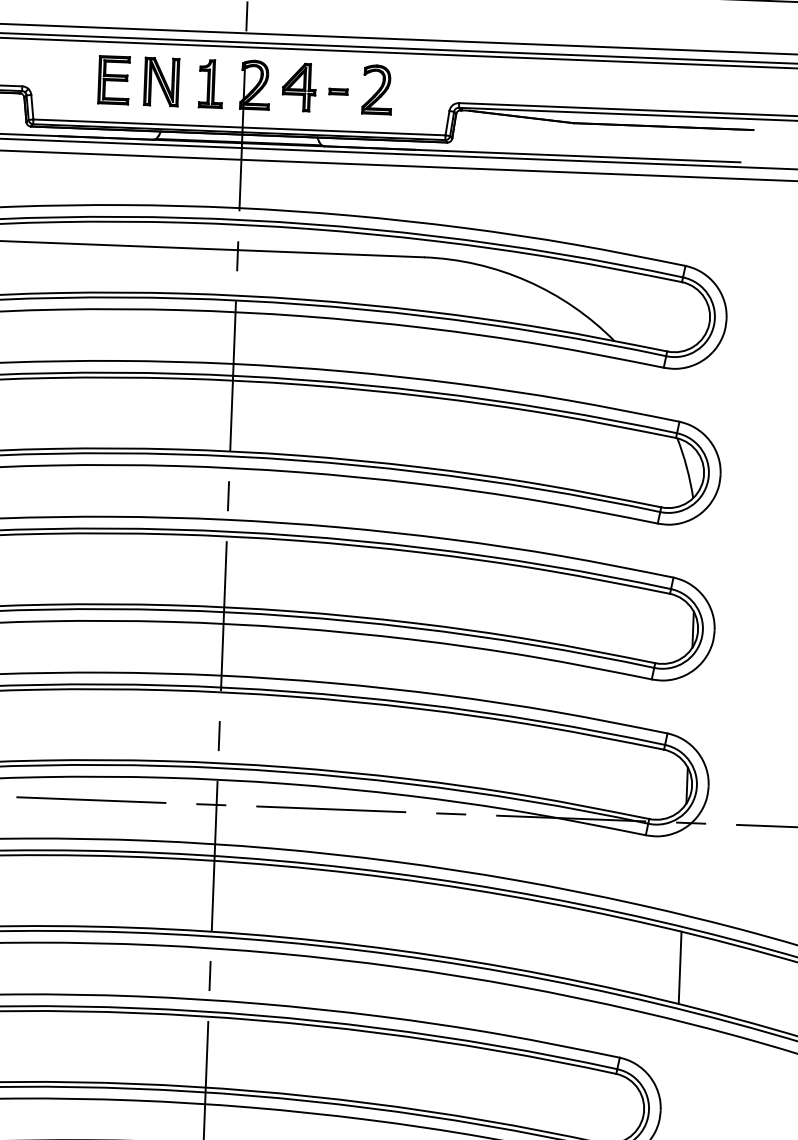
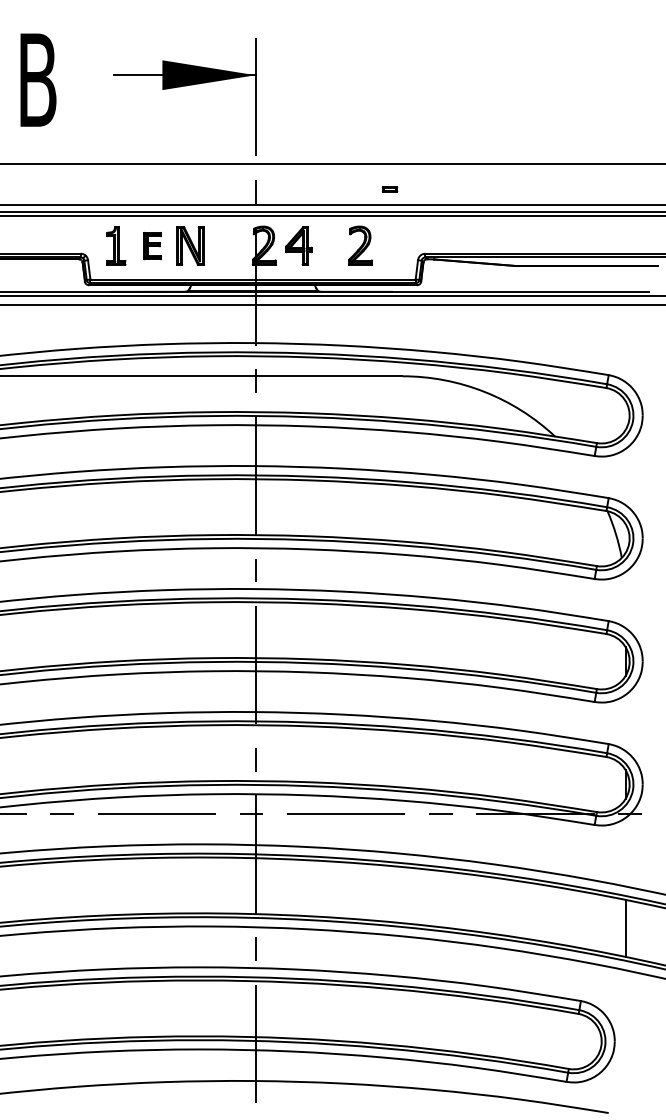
part: (113, 79) -> (152, 245), size x0.7
part: (211, 83) -> (116, 245), moved
part: (337, 91) -> (389, 189), moved

